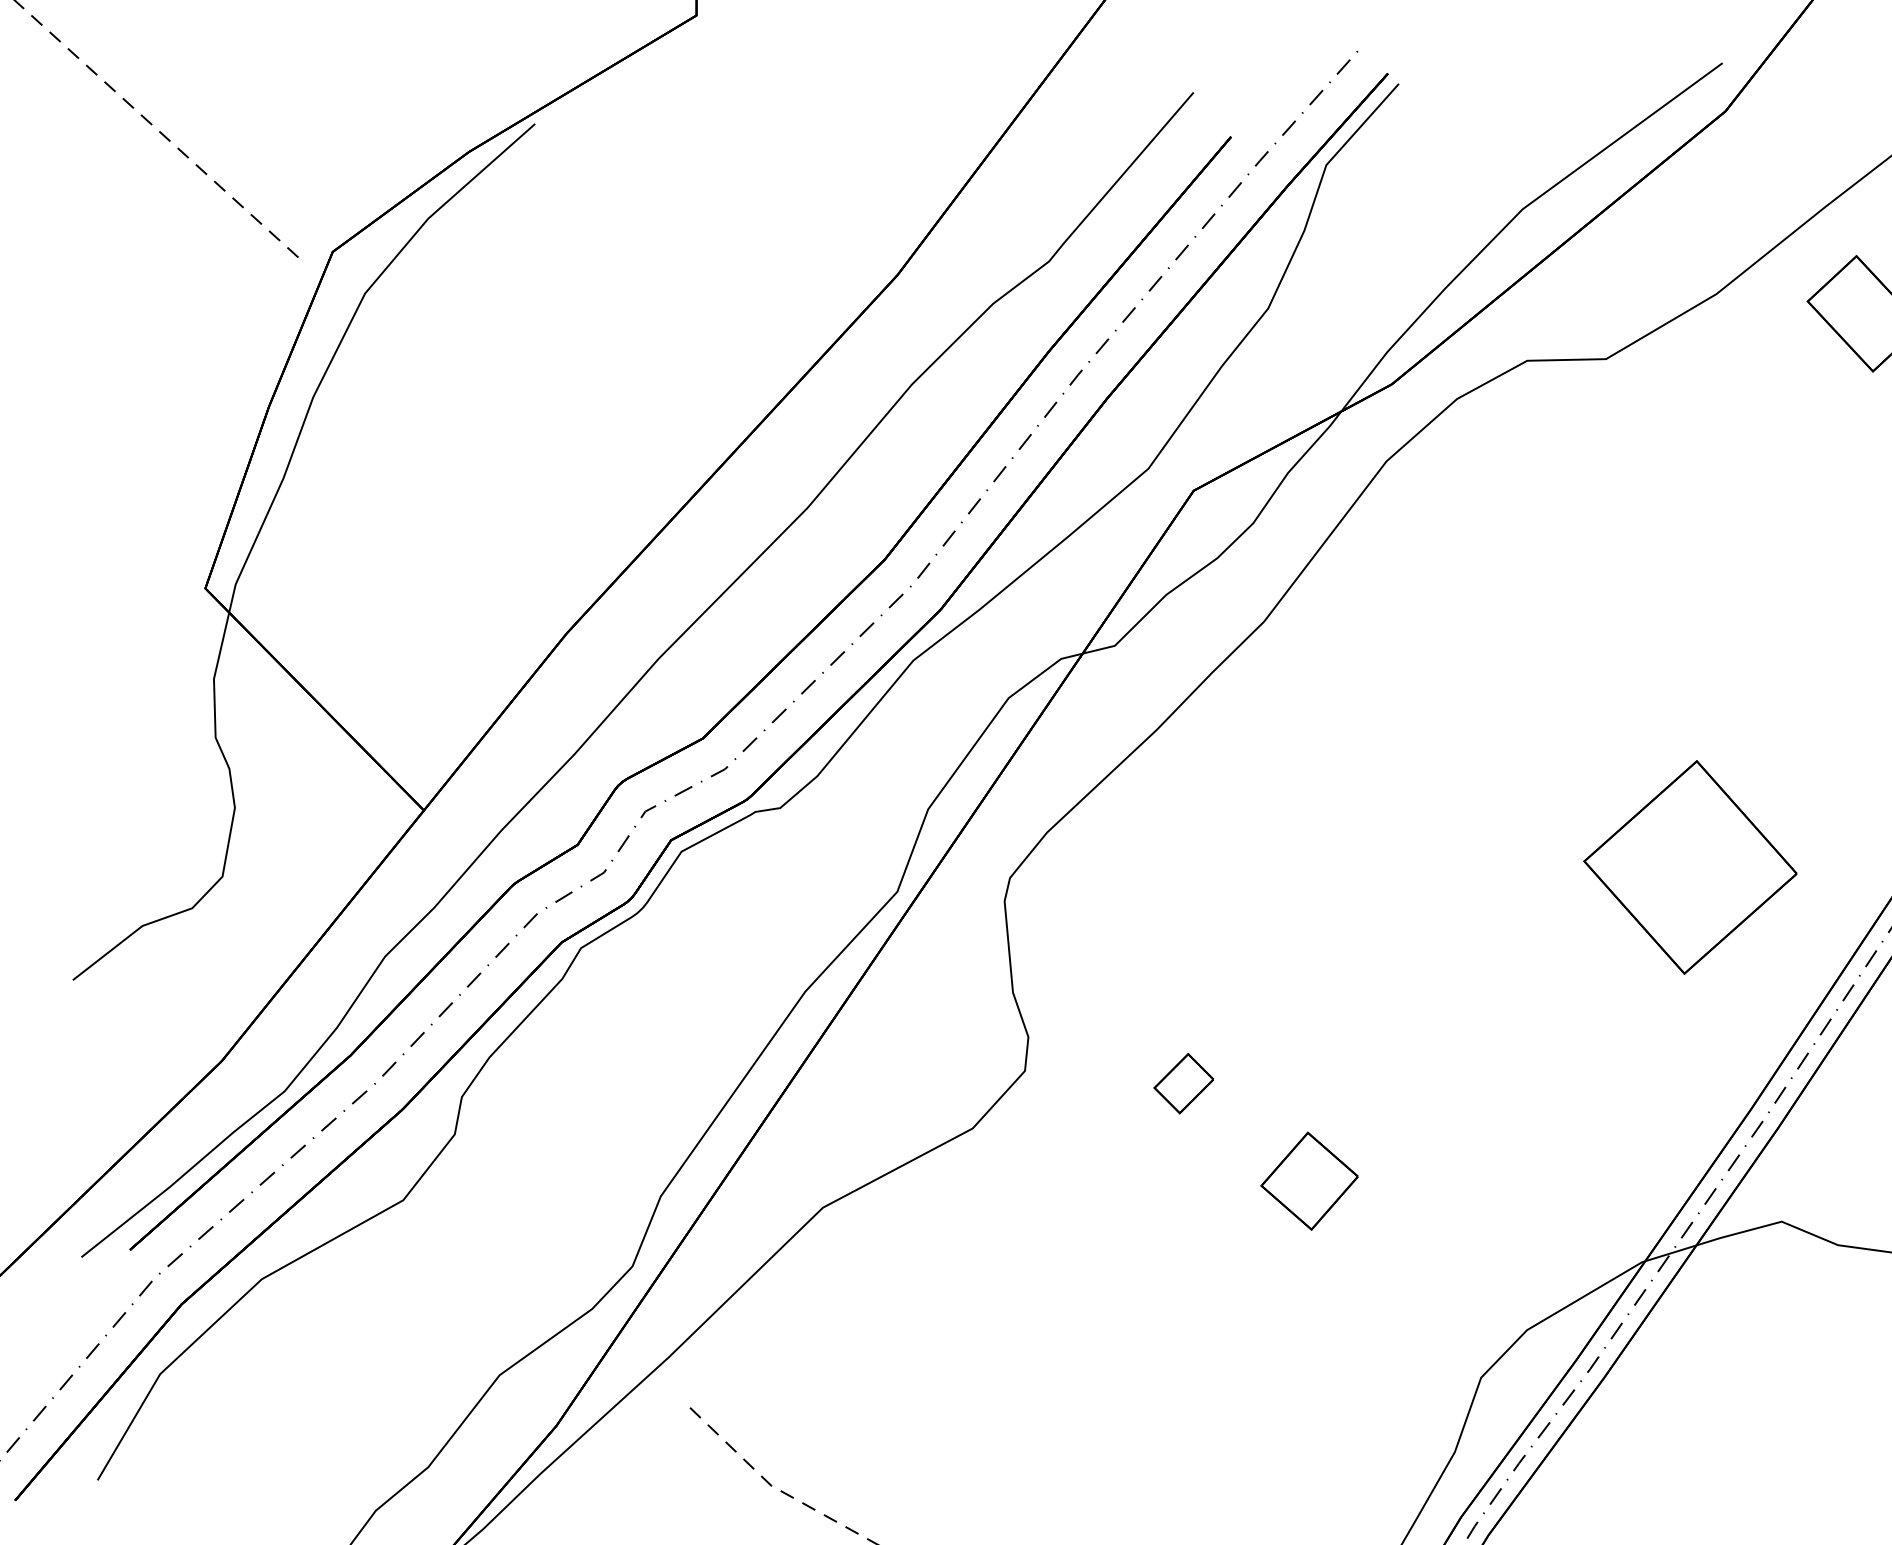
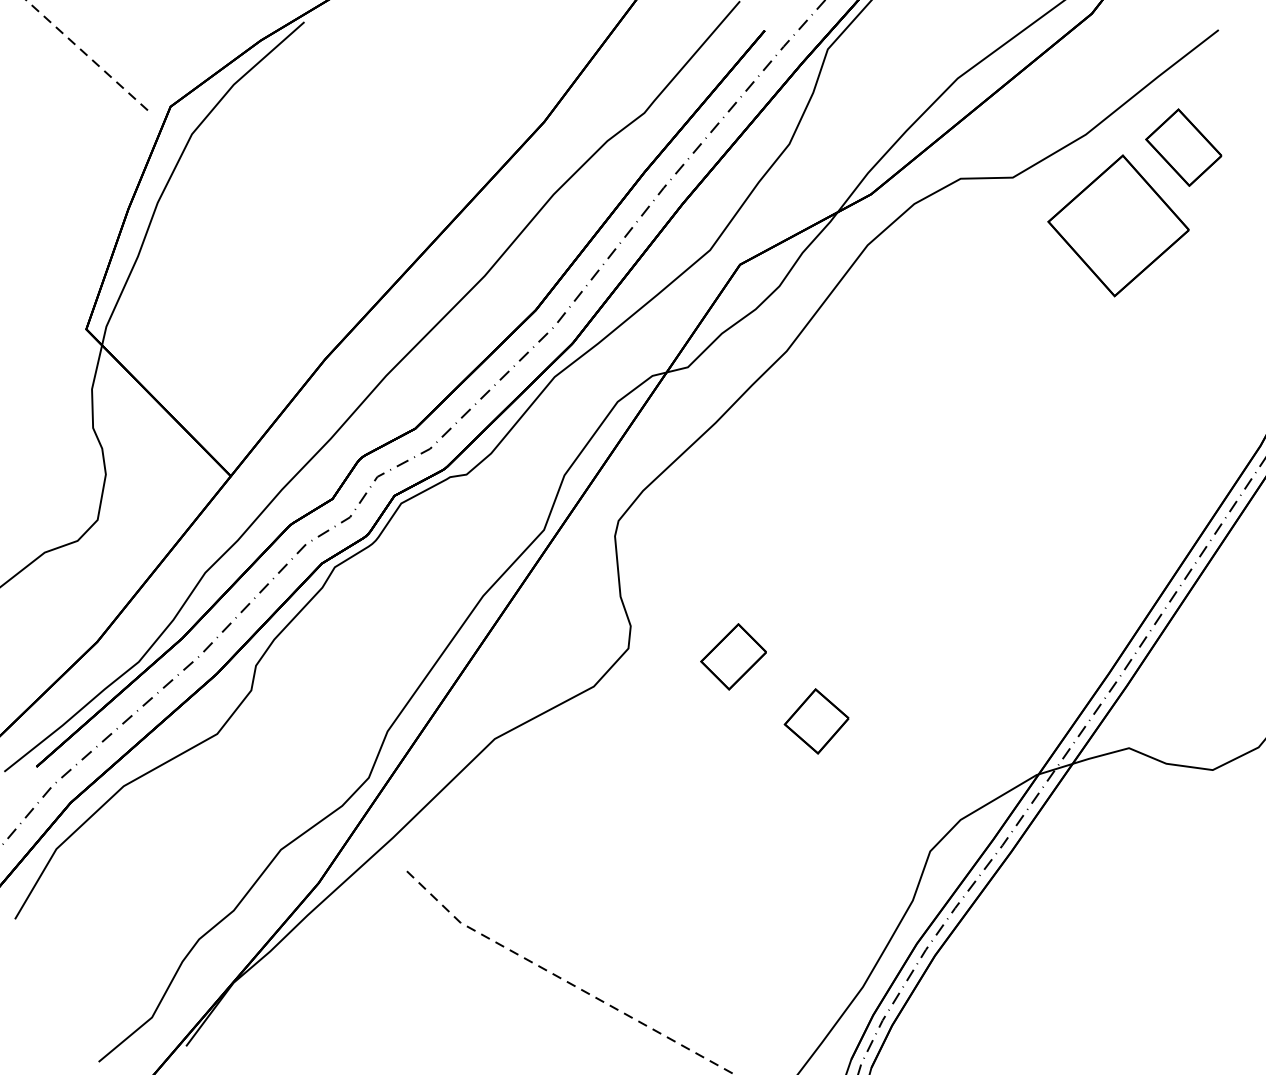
part: (1690, 866) -> (1118, 225), moved
part: (1183, 1083) -> (733, 656), size x1.67

